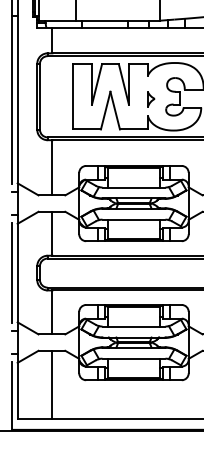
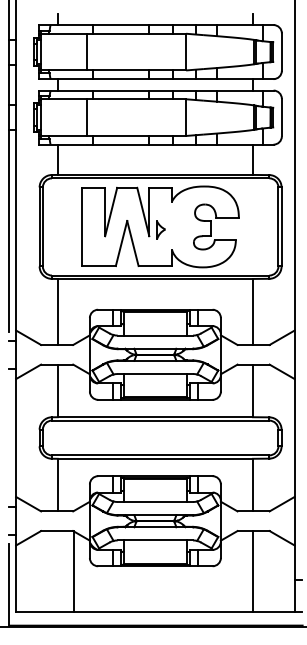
part: (150, 98) -> (160, 229), moved
line: (12, 273) -> (9, 438), removed
line: (52, 384) -> (73, 571), moved

